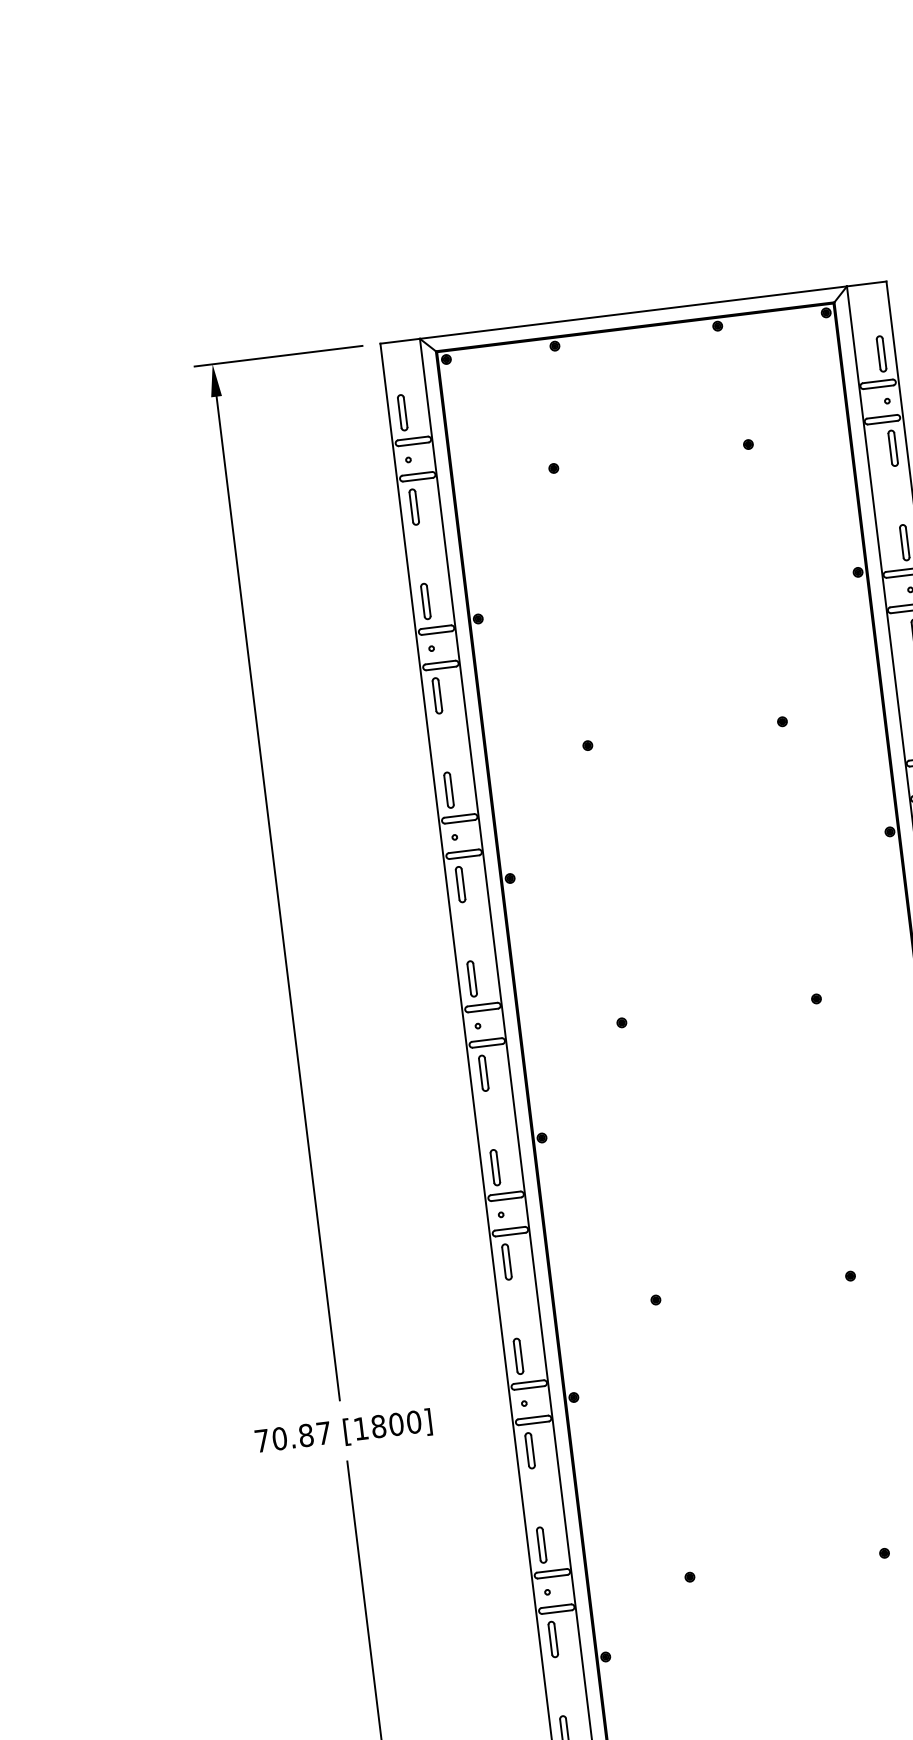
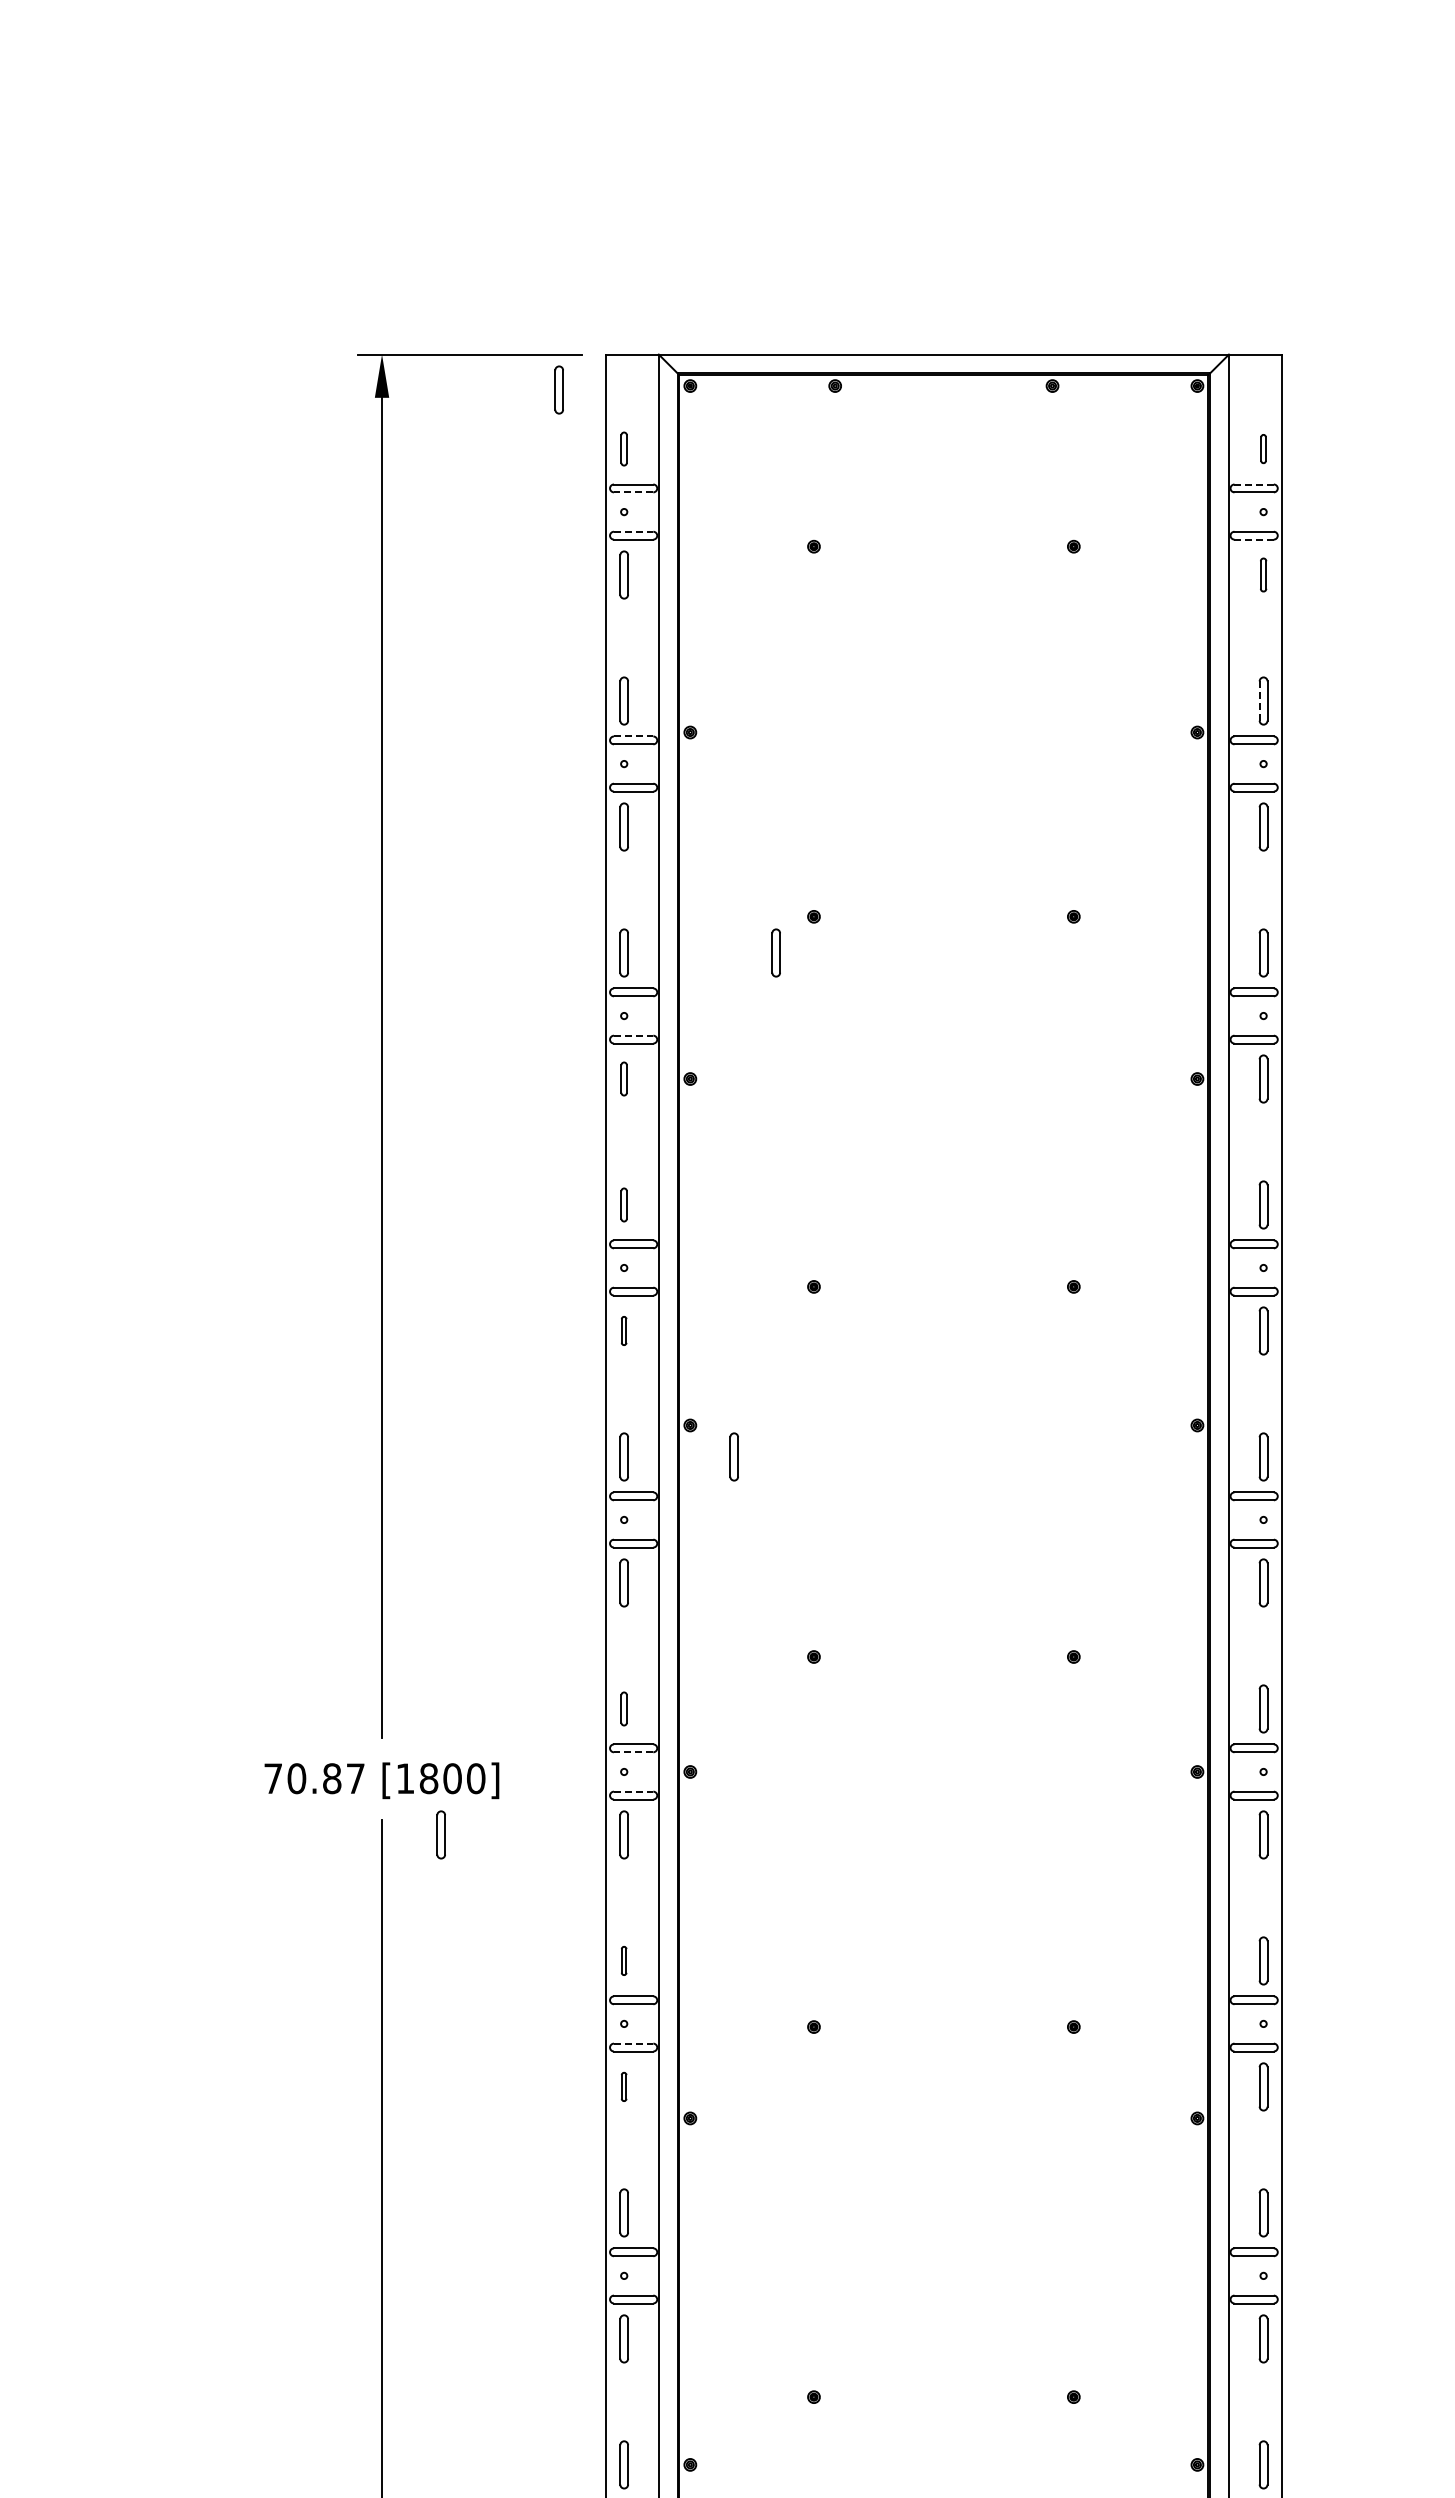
part: (881, 353) -> (1263, 448), size x0.6
part: (348, 374) -> (558, 389), added
line: (878, 381) -> (1254, 484), solid -> dashed
part: (402, 412) -> (623, 448), size x0.7
line: (883, 422) -> (1254, 539), solid -> dashed
line: (413, 444) -> (633, 492), solid -> dashed
part: (893, 447) -> (1263, 574), size x0.7
line: (417, 473) -> (633, 531), solid -> dashed
line: (901, 543) -> (1259, 701), solid -> dashed
line: (436, 627) -> (633, 736), solid -> dashed
part: (562, 775) -> (775, 952), added
line: (463, 851) -> (633, 1035), solid -> dashed
part: (460, 884) -> (623, 1078), size x0.7
part: (471, 978) -> (623, 1204), size x0.7
part: (483, 1073) -> (623, 1330), size x0.6
part: (577, 1157) -> (733, 1456), added
part: (517, 1356) -> (623, 1708), size x0.7
line: (529, 1388) -> (633, 1752), solid -> dashed
line: (533, 1417) -> (633, 1791), solid -> dashed
part: (392, 1467) -> (440, 1834), added
part: (541, 1544) -> (623, 1960), size x0.6
line: (556, 1606) -> (633, 2043), solid -> dashed
part: (552, 1639) -> (623, 2086), size x0.6

